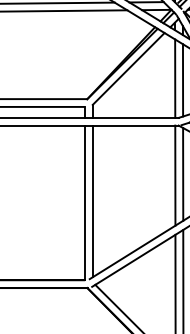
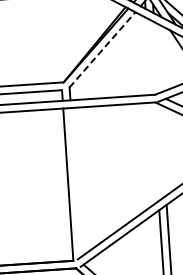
line: (128, 68) -> (102, 49), solid -> dashed
line: (175, 78) -> (149, 56), removed
line: (182, 80) -> (156, 57), removed
line: (183, 174) -> (163, 150), removed
line: (175, 175) -> (155, 151), removed
line: (92, 201) -> (75, 182), removed

